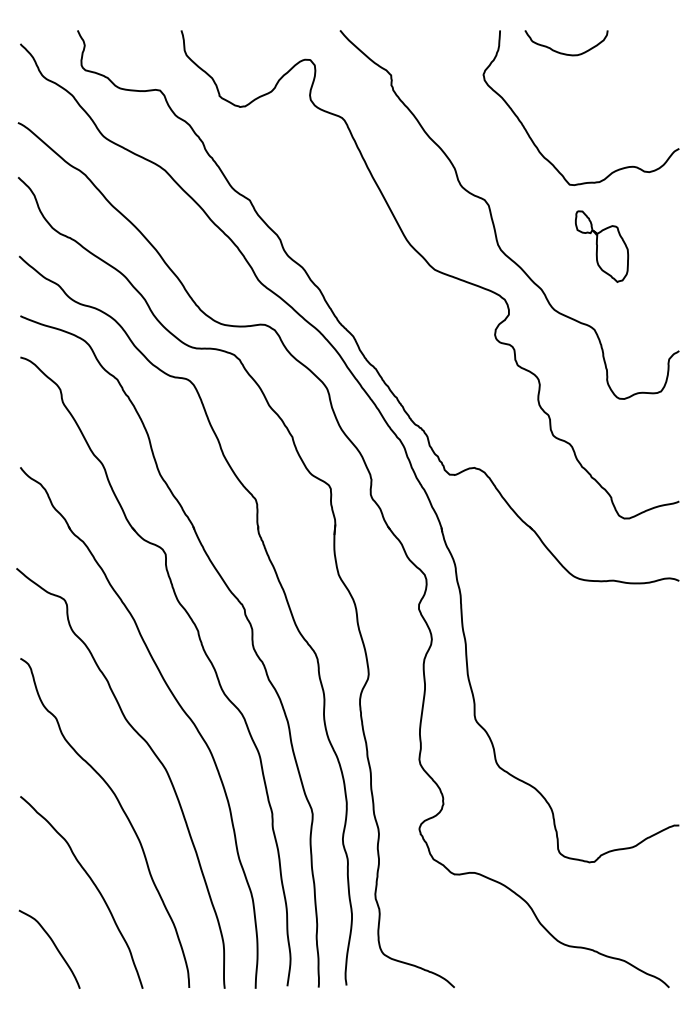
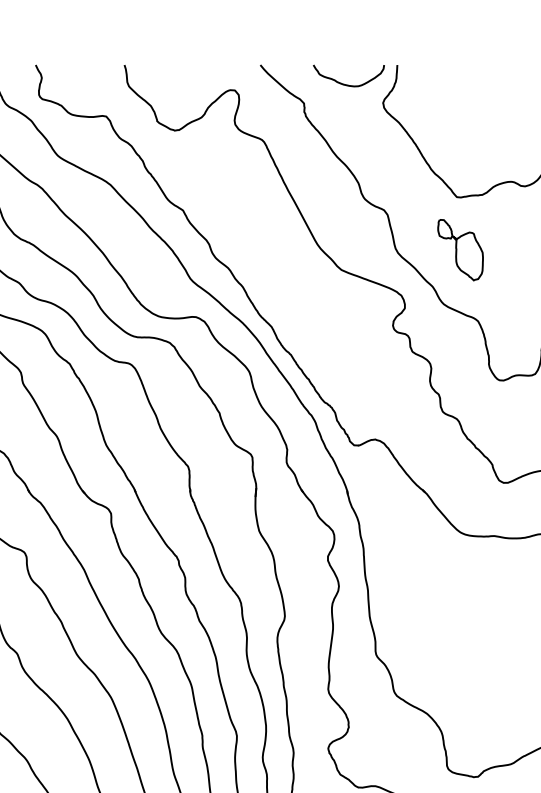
curve: (562, 52) -> (345, 83), moved
part: (602, 246) -> (461, 250), moved

